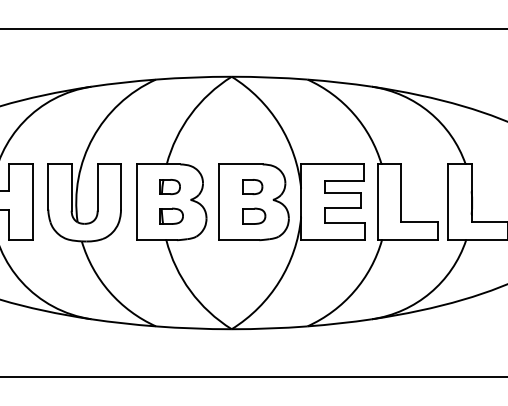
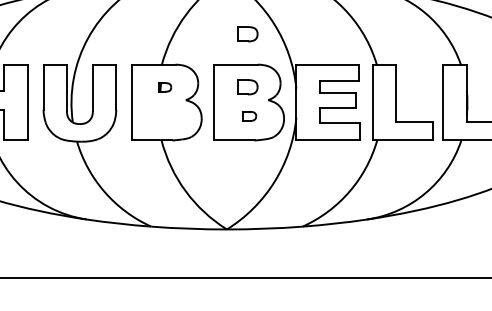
part: (252, 134) -> (247, 34), added
part: (169, 187) -> (164, 87), size x0.6
part: (171, 215) -> (166, 115), removed
part: (254, 215) -> (249, 115), size x0.6

